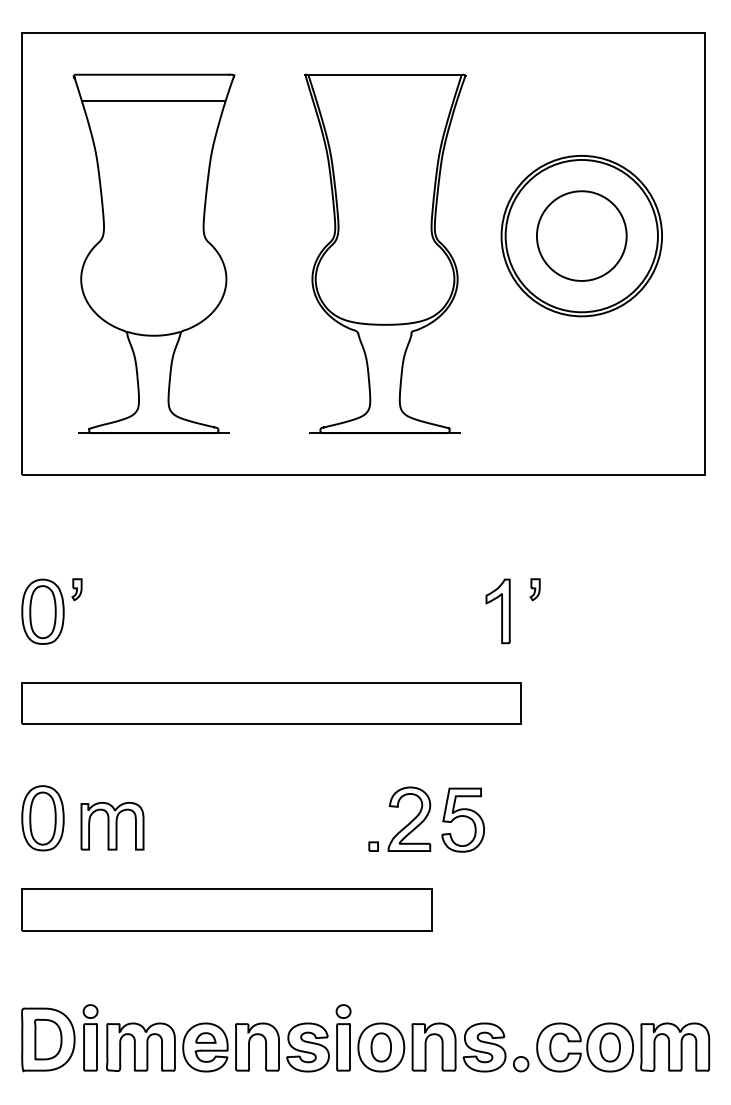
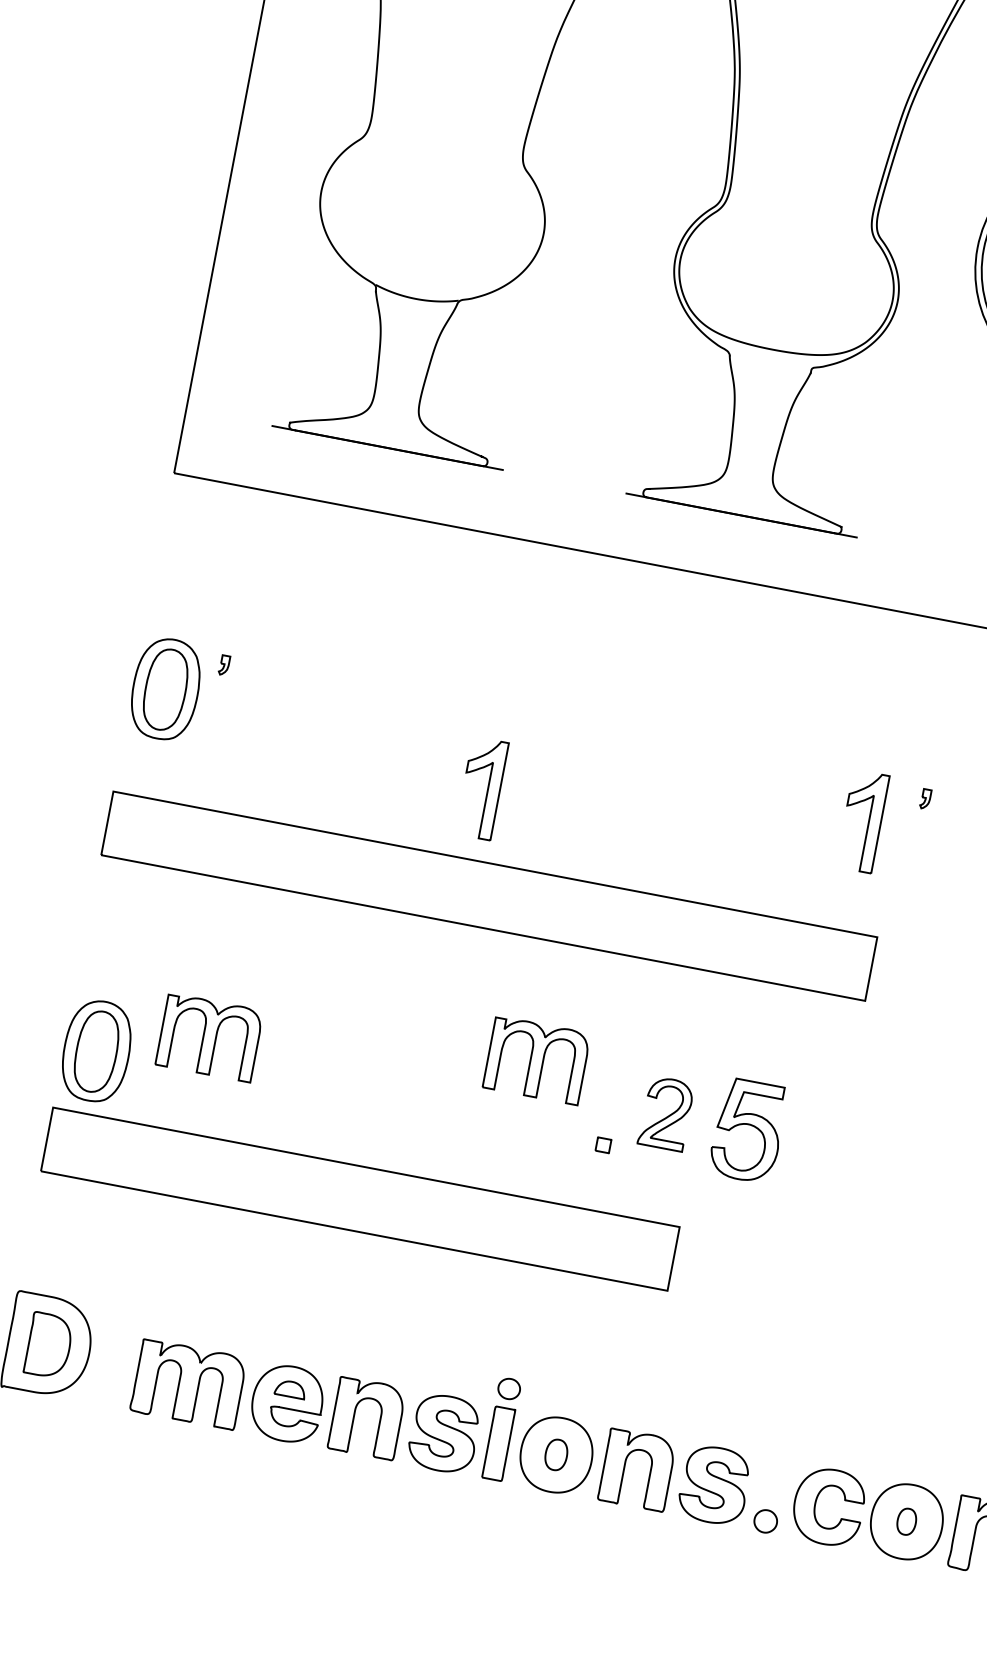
part: (76, 589) -> (223, 664), size x0.6
part: (534, 589) -> (924, 798), size x0.6
part: (253, 636) -> (480, 788), added
part: (321, 801) -> (536, 1060), added
part: (42, 818) -> (95, 1051), moved
part: (409, 818) -> (666, 1112), size x0.7
part: (90, 1037) -> (114, 1354), removed
part: (380, 1047) -> (555, 1454), size x0.7
part: (609, 1047) -> (905, 1521), size x0.6

